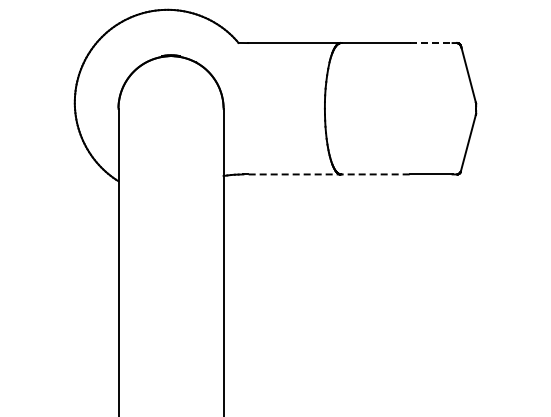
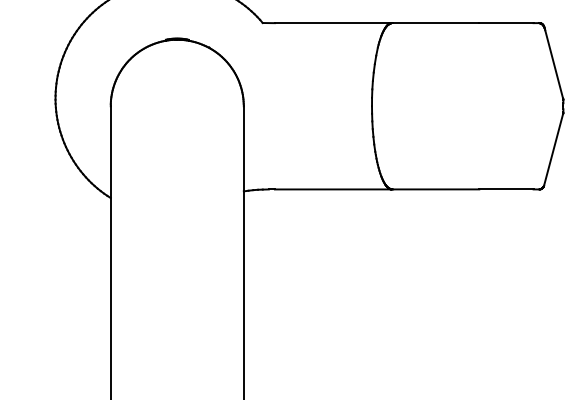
line: (431, 43) -> (506, 23), dashed -> solid
line: (328, 174) -> (376, 189), dashed -> solid

